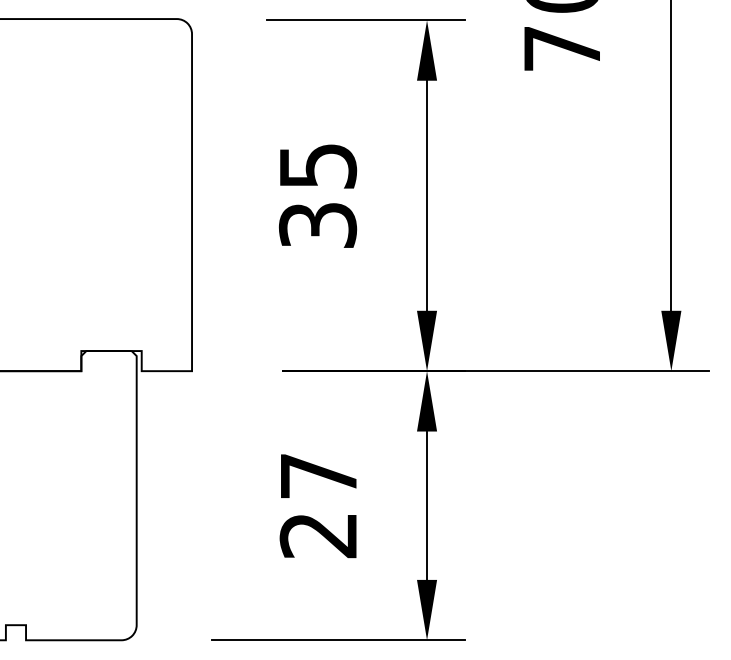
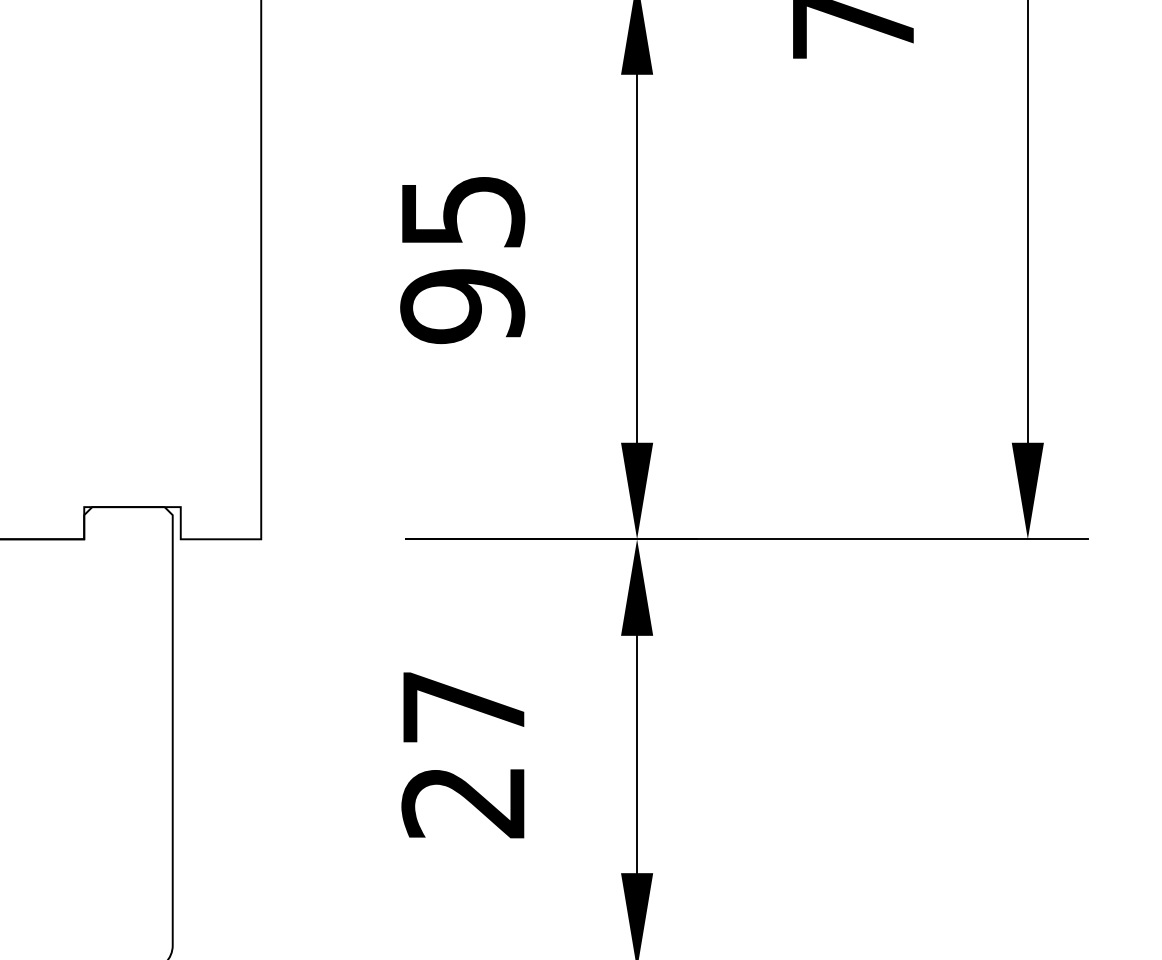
text: (317, 225) -> (461, 306), 35 -> 95

